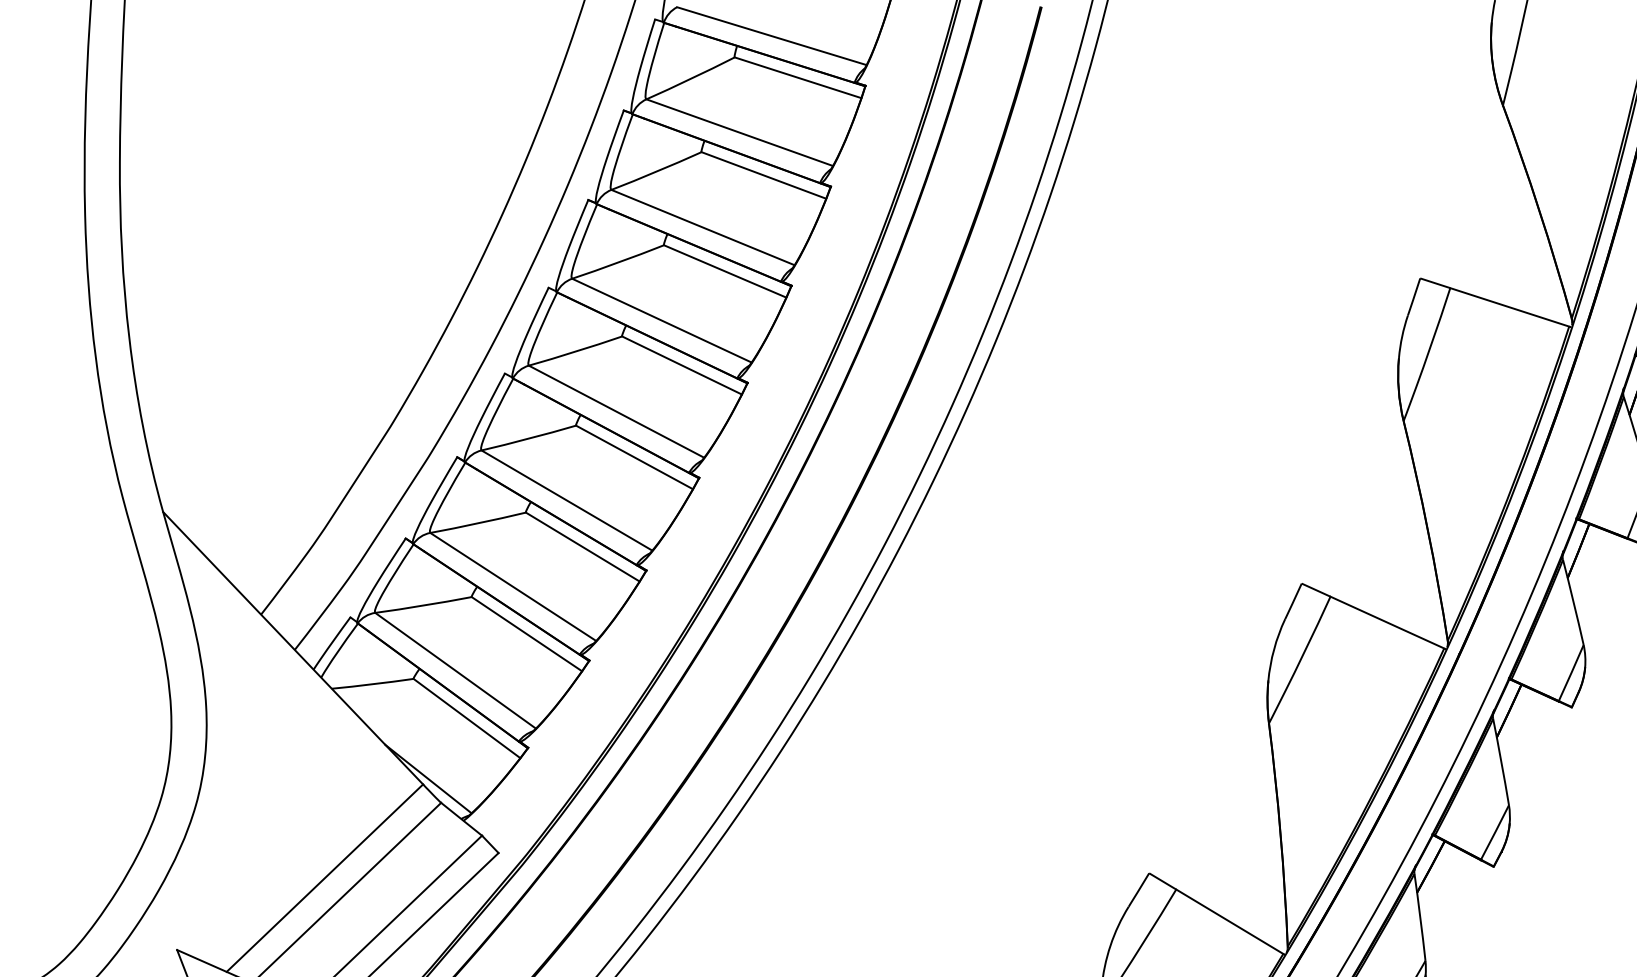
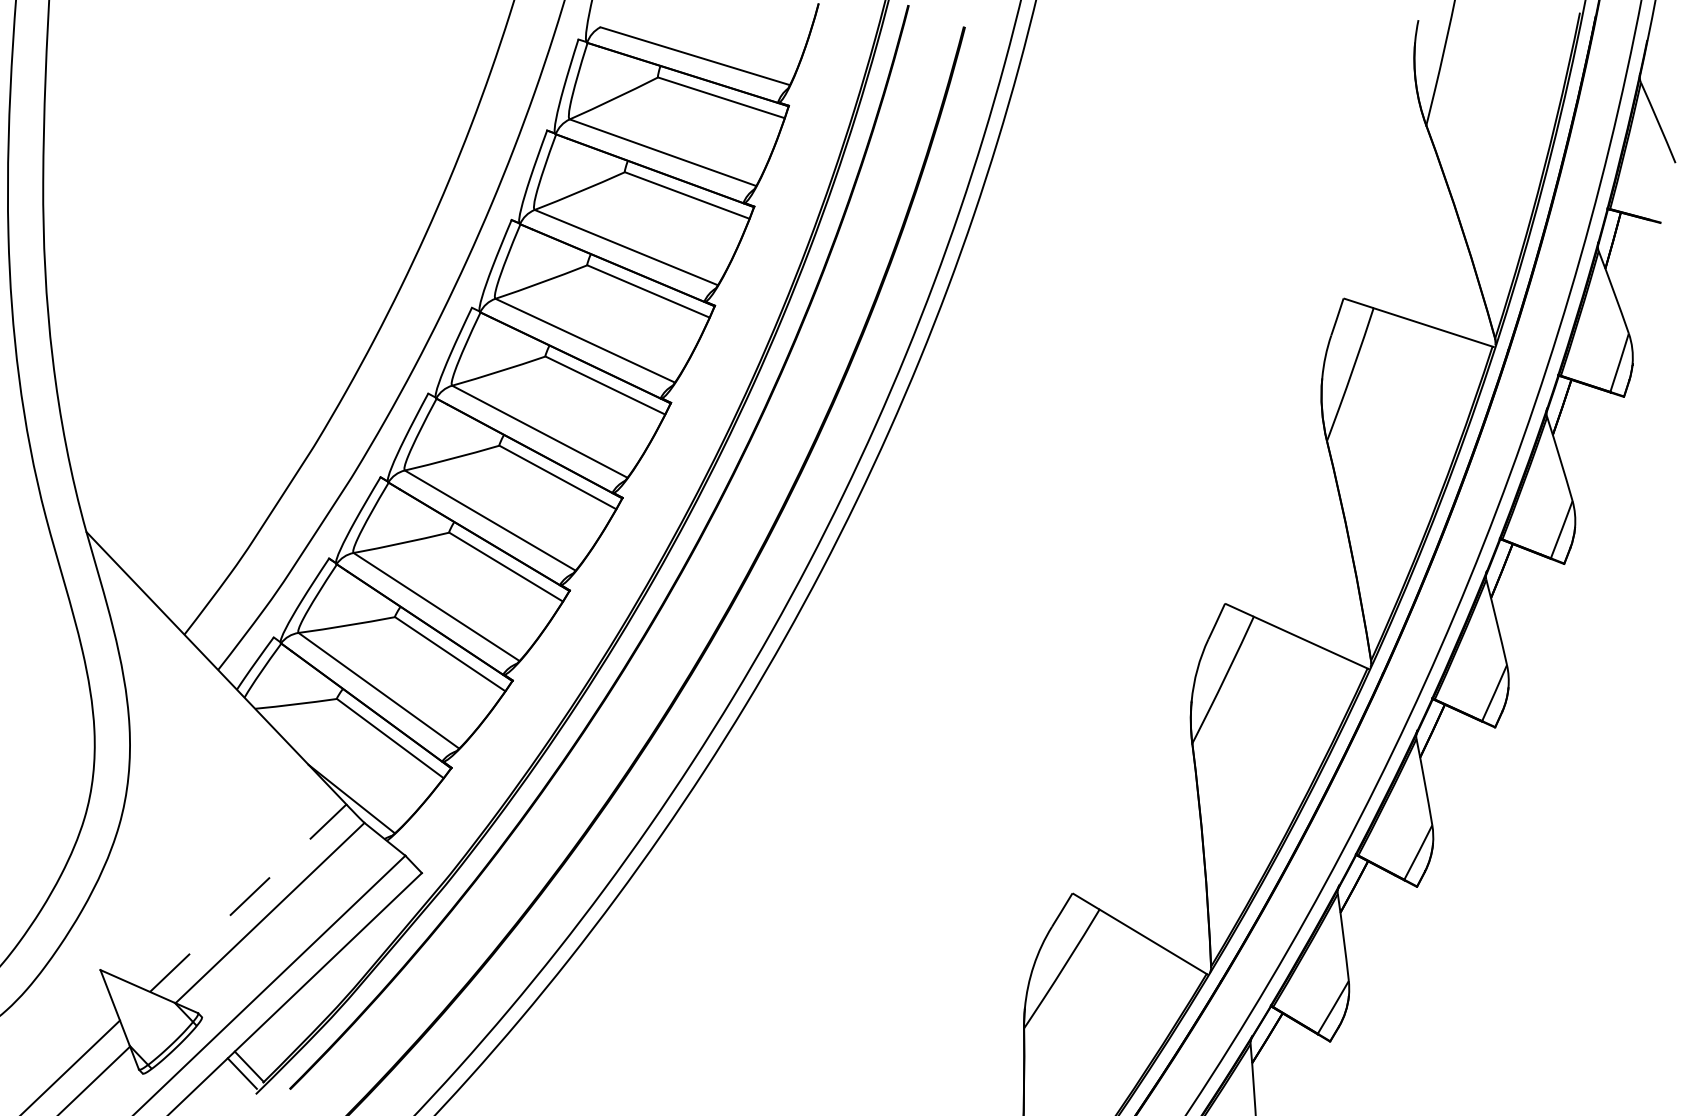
line: (325, 878) -> (248, 898), solid -> dashed

